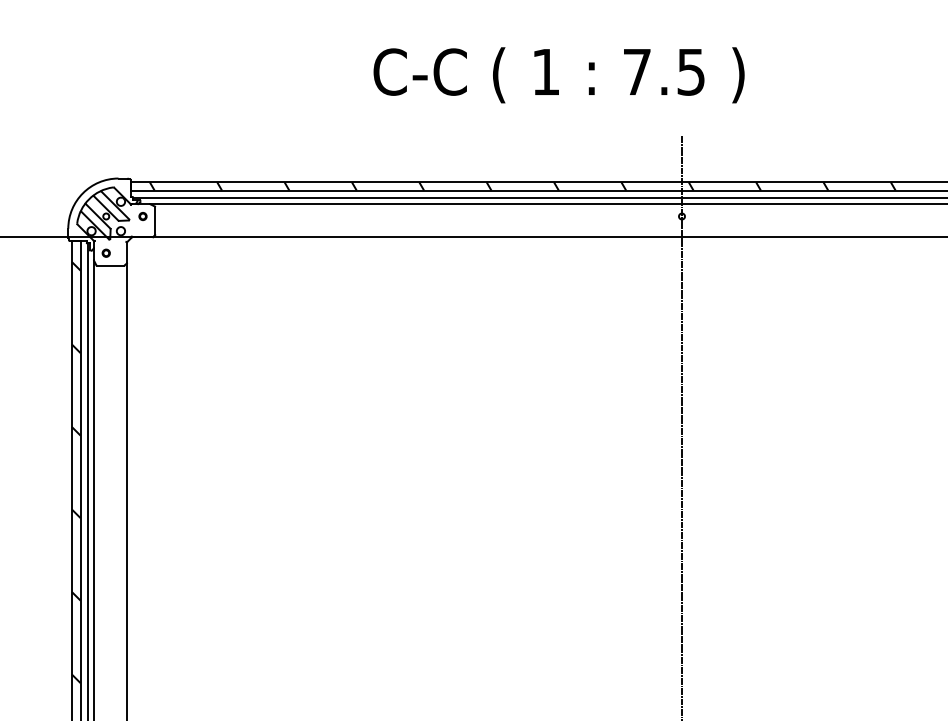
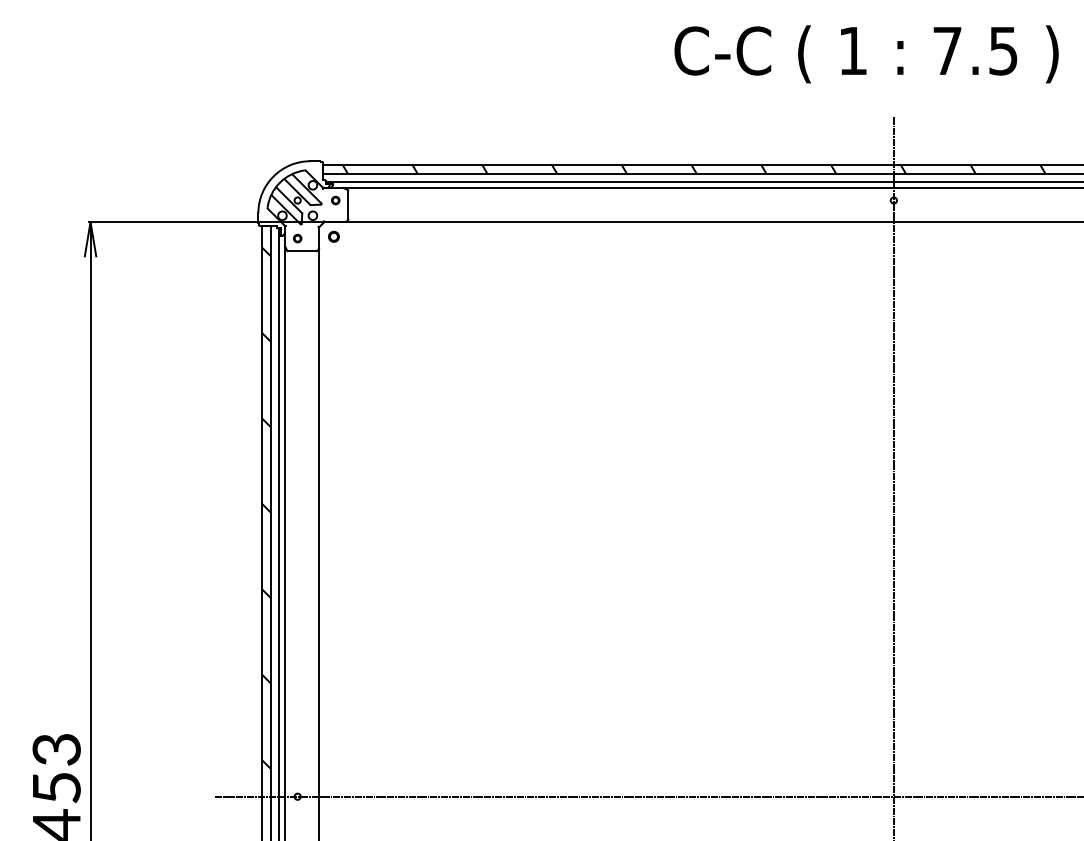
text: (559, 75) -> (866, 54), moved
part: (140, 251) -> (333, 236), added

